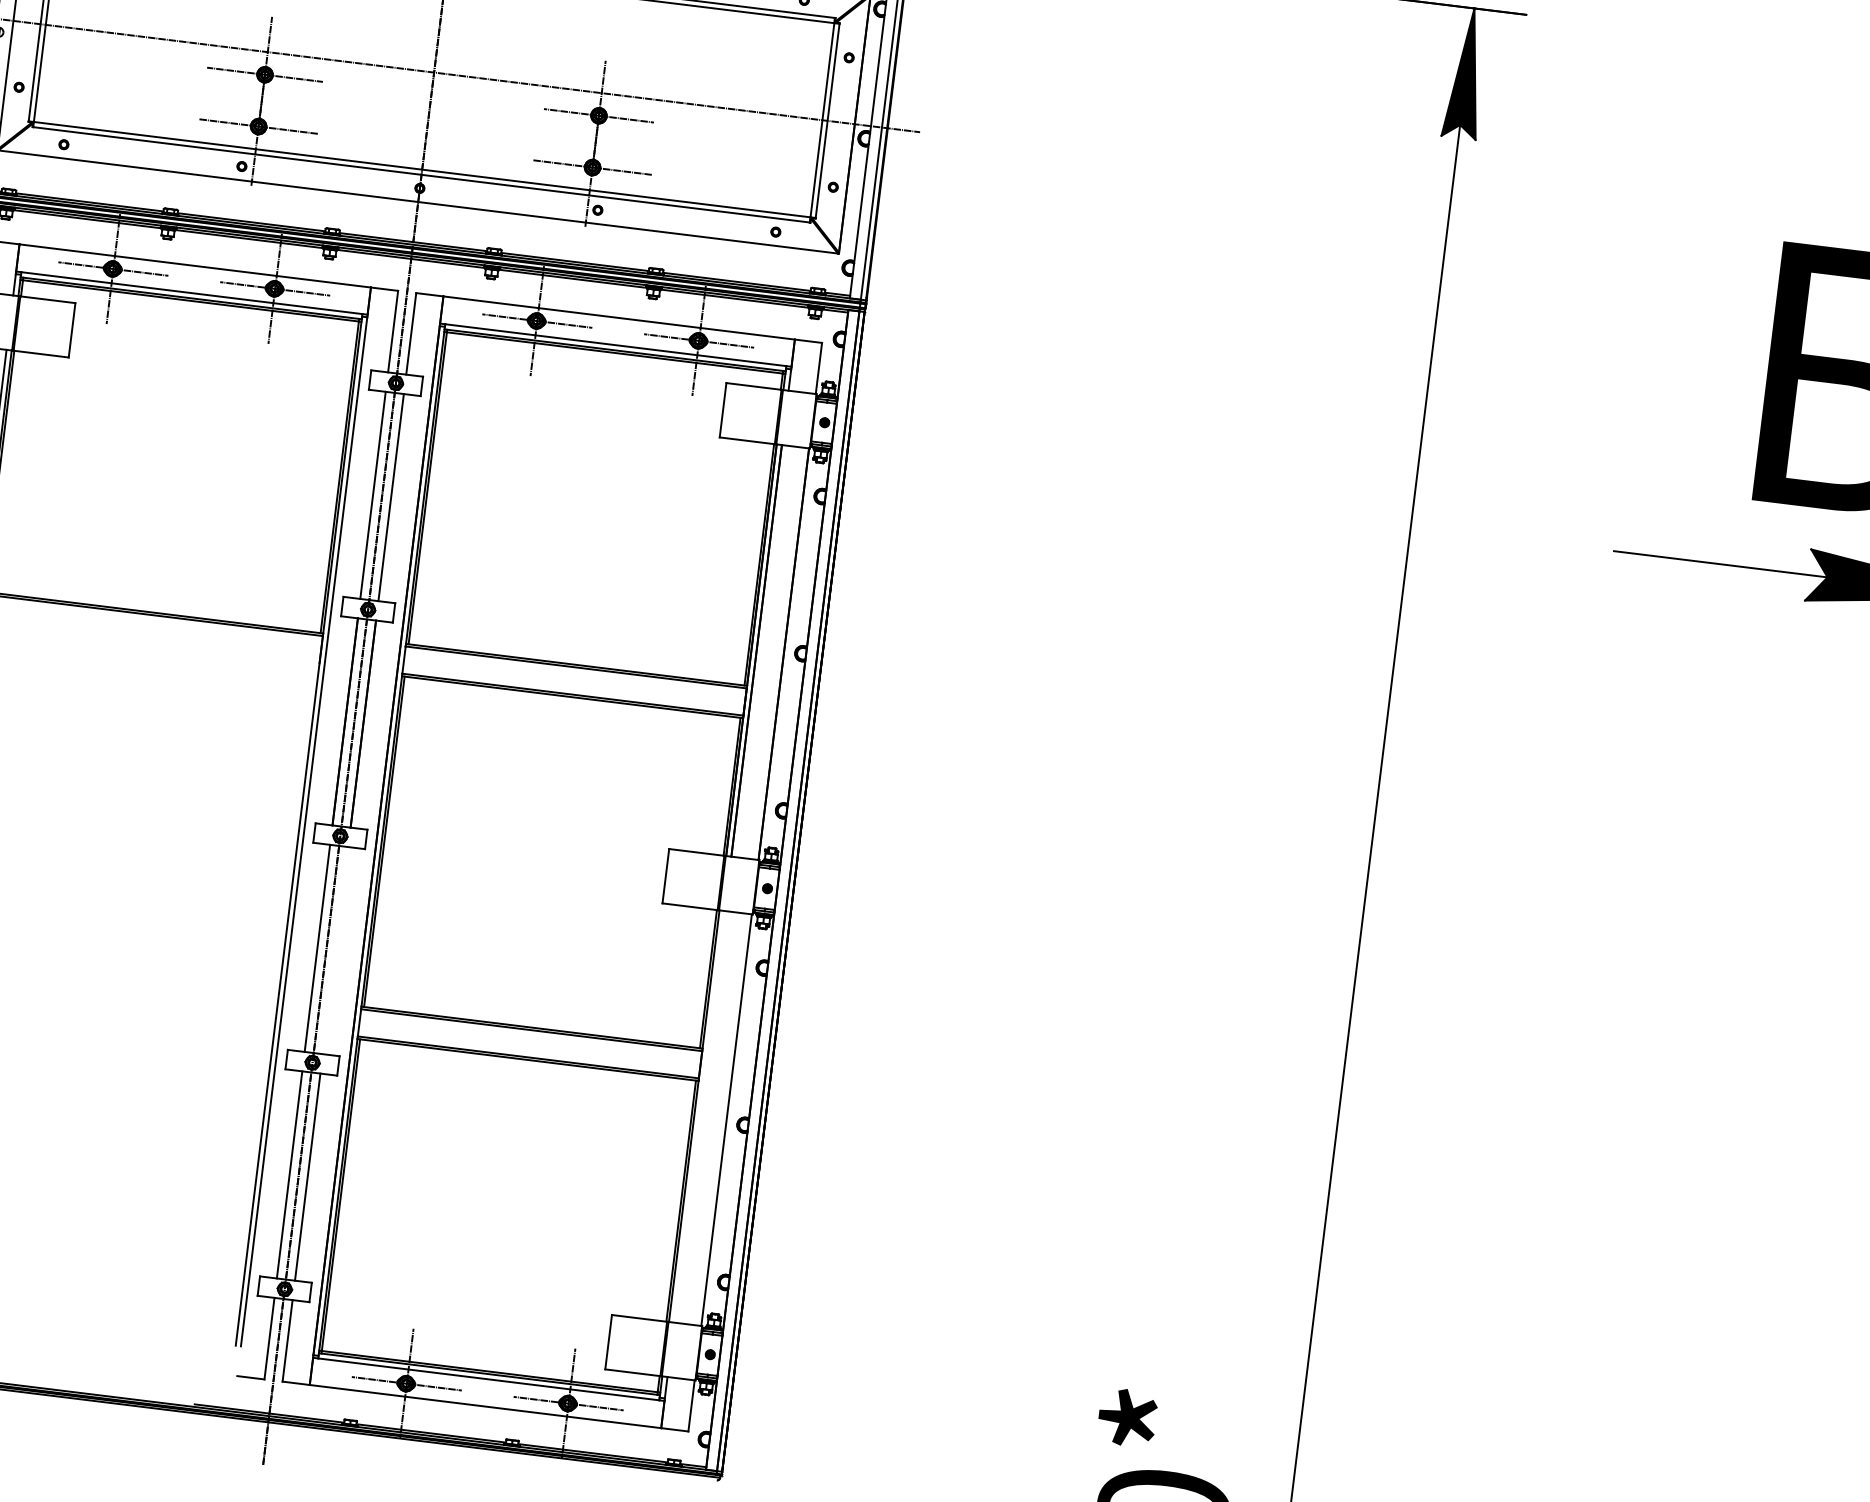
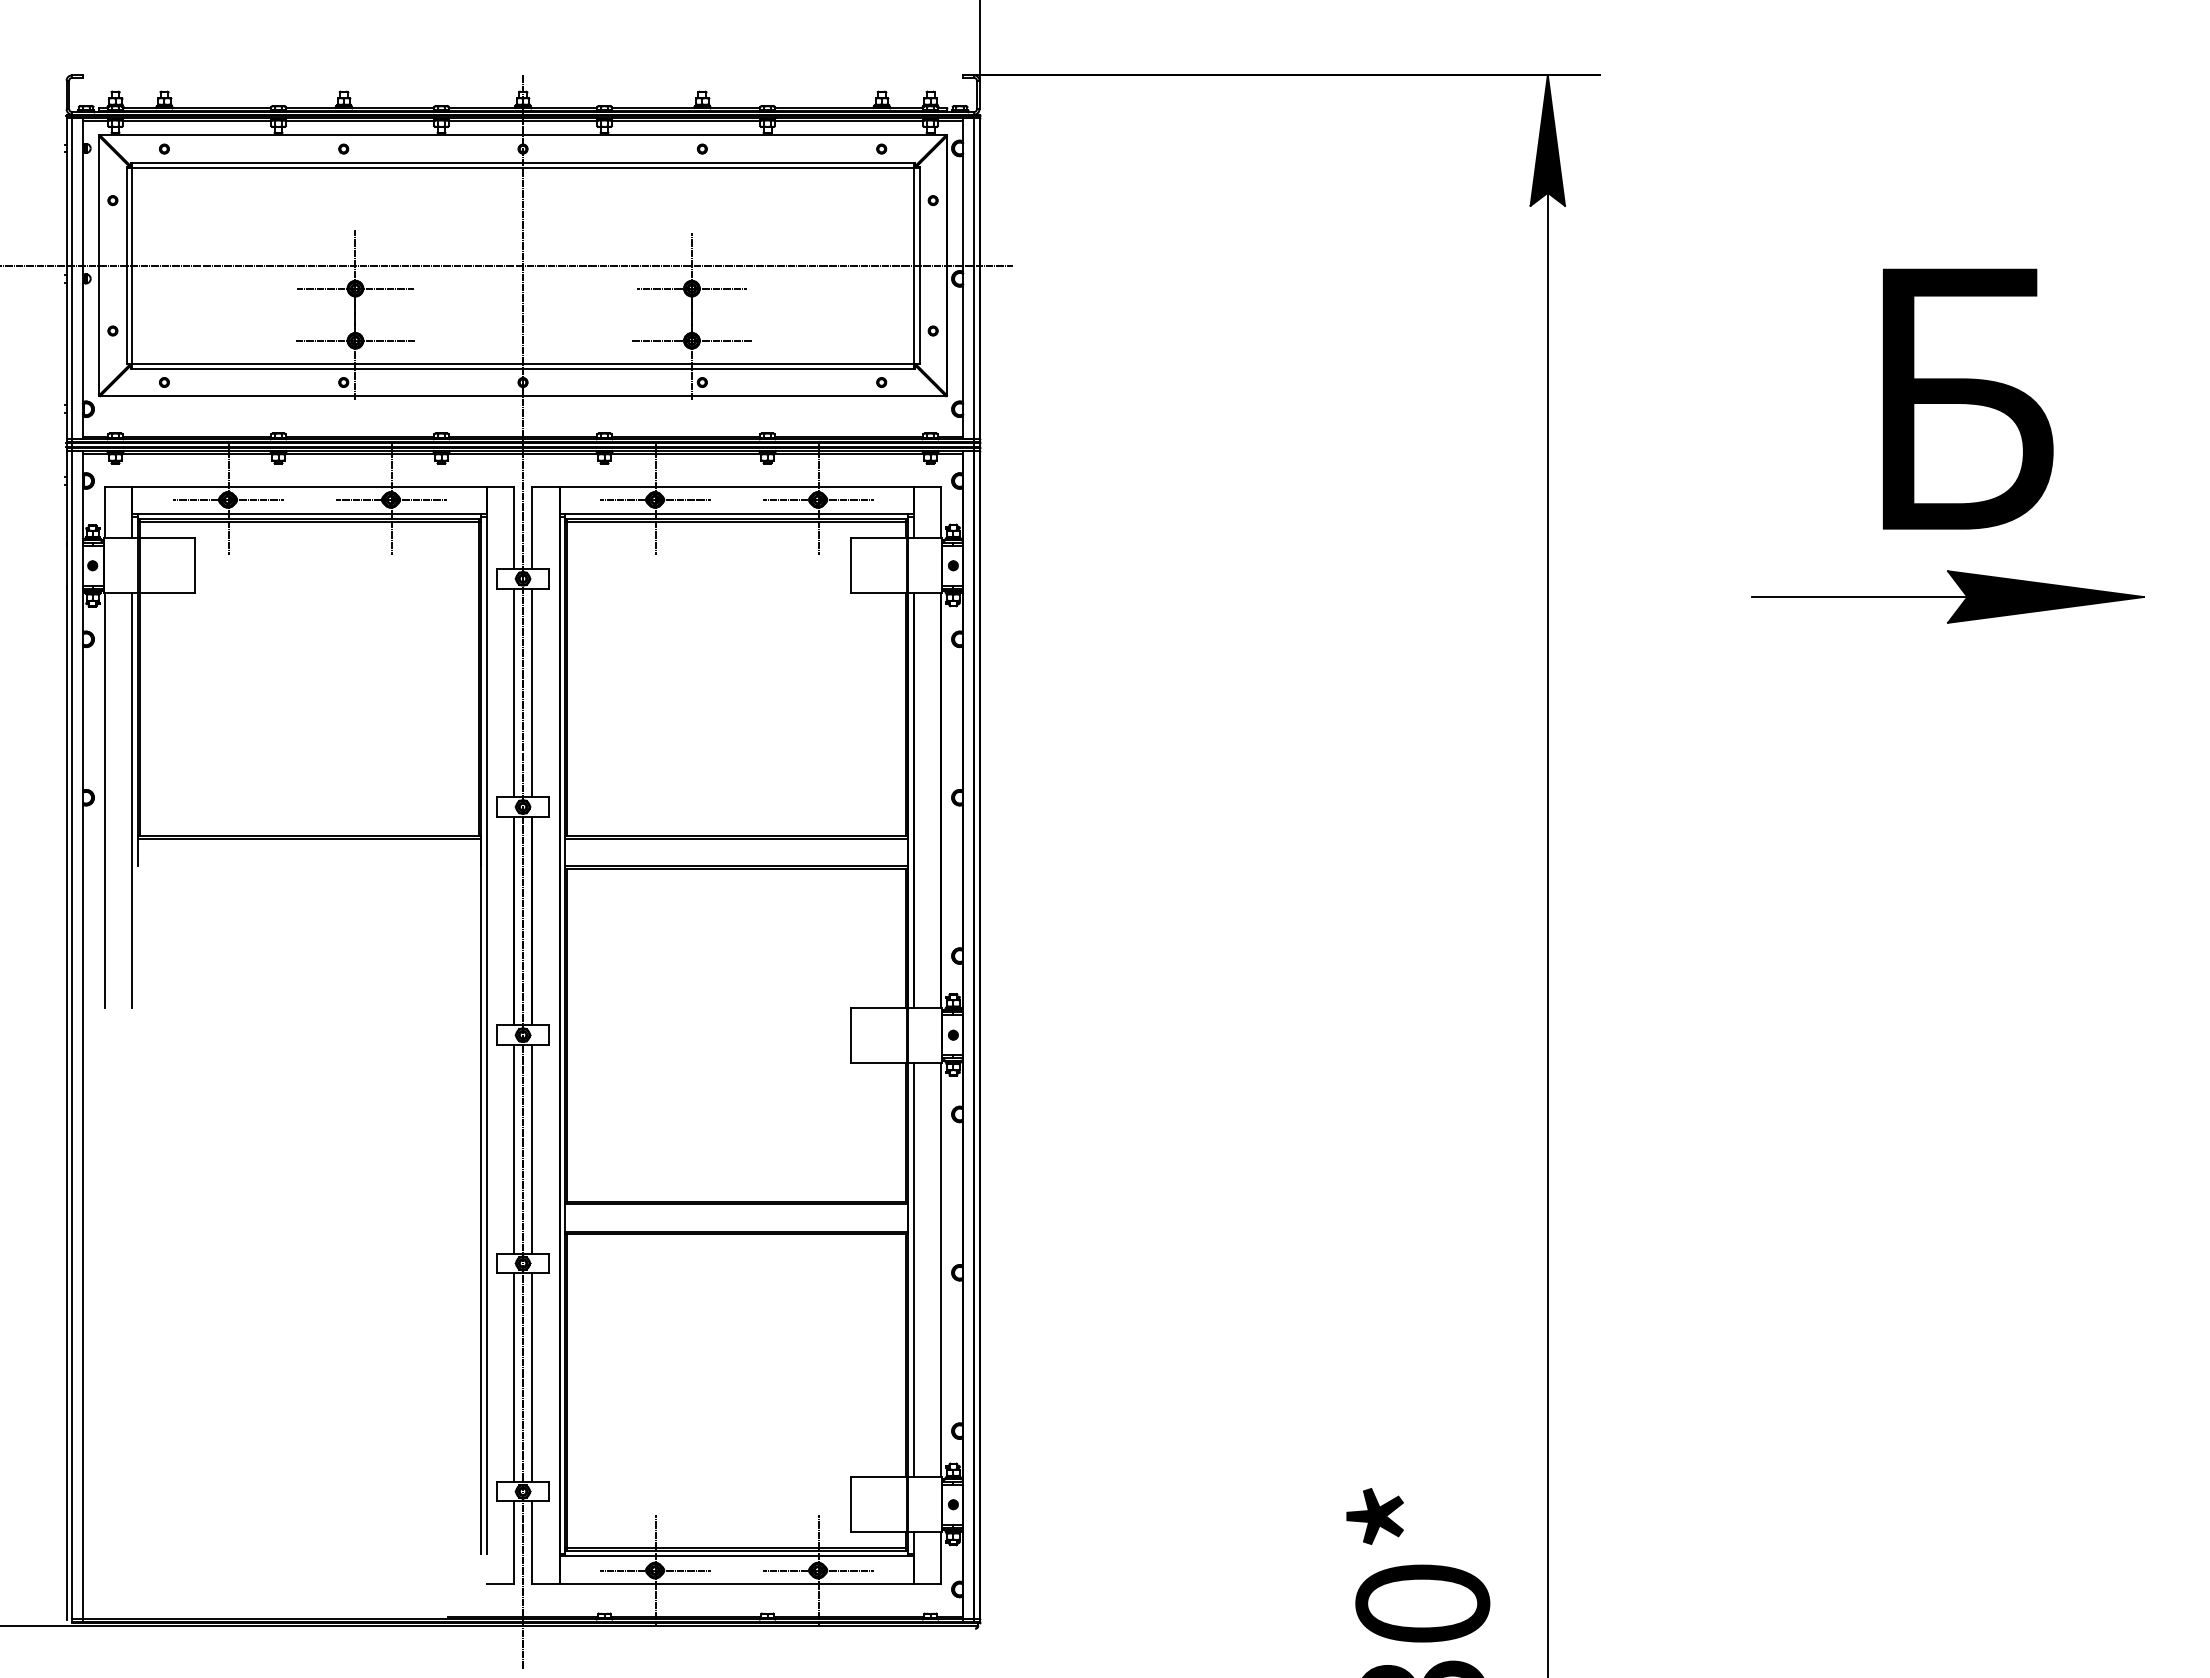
line: (335, 950) -> (532, 1149), added
line: (699, 1116) -> (913, 1269), added

